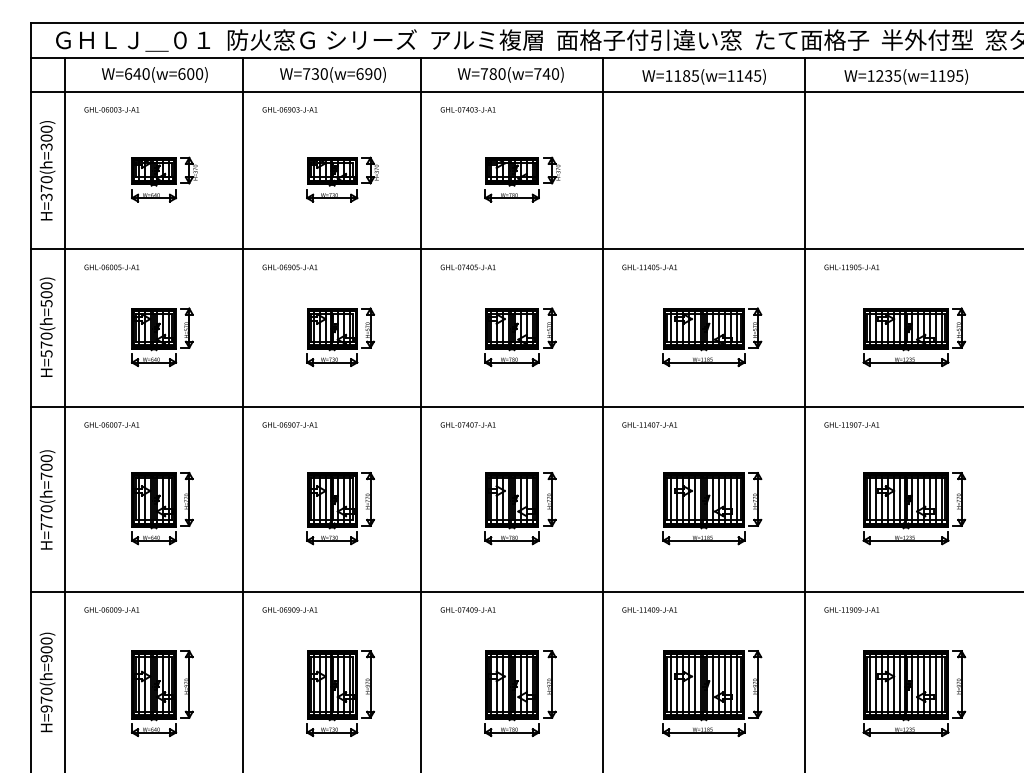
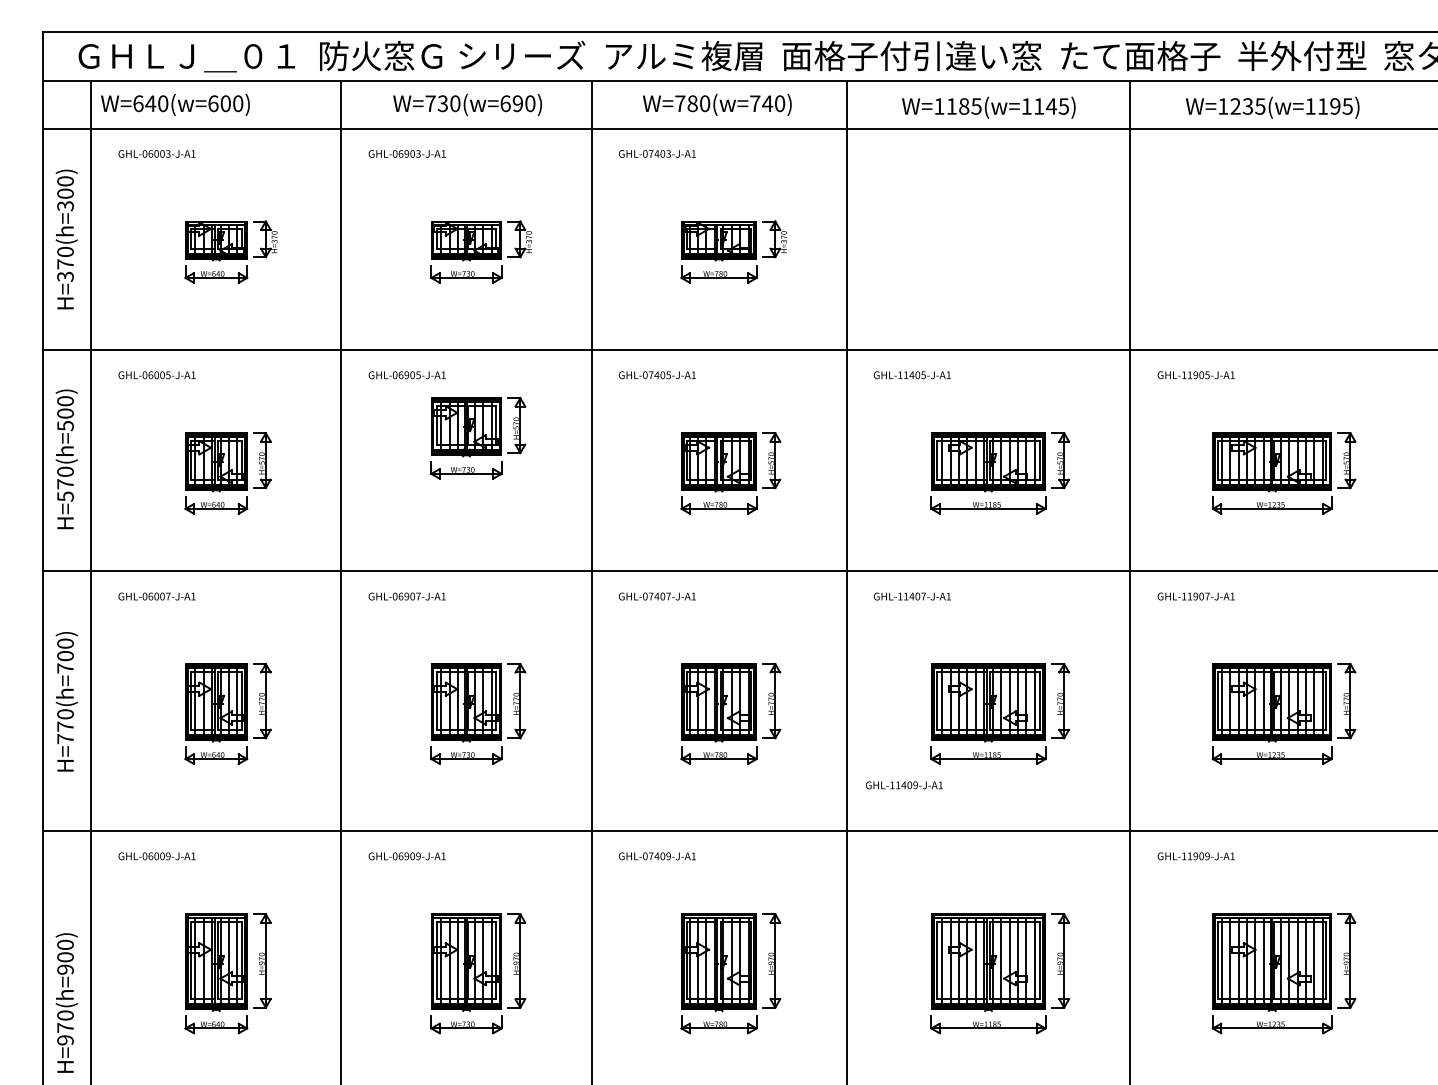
text: (154, 74) -> (175, 104), moved
part: (340, 337) -> (478, 438), moved
text: (649, 610) -> (903, 785), moved
text: (47, 682) -> (66, 1002), moved

